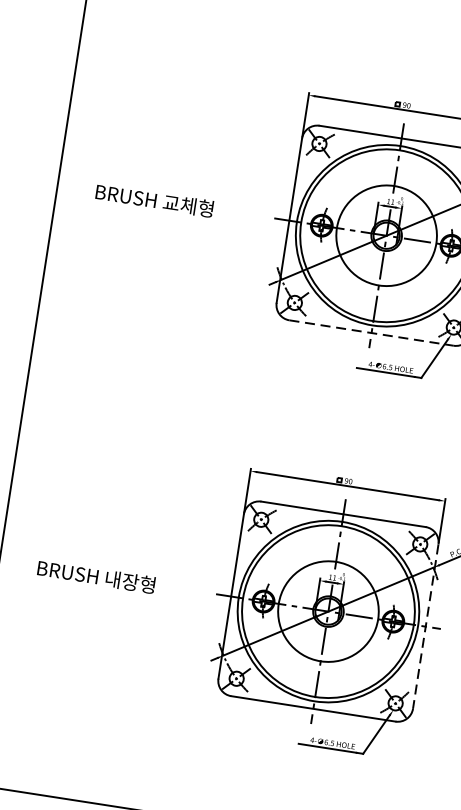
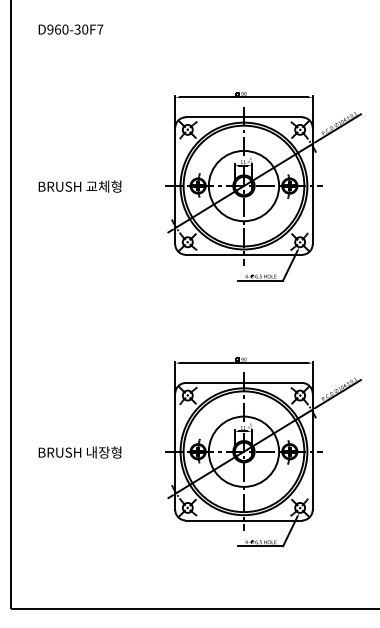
line: (372, 332) -> (244, 254), dashed -> solid
line: (425, 627) -> (312, 452), dashed -> solid

